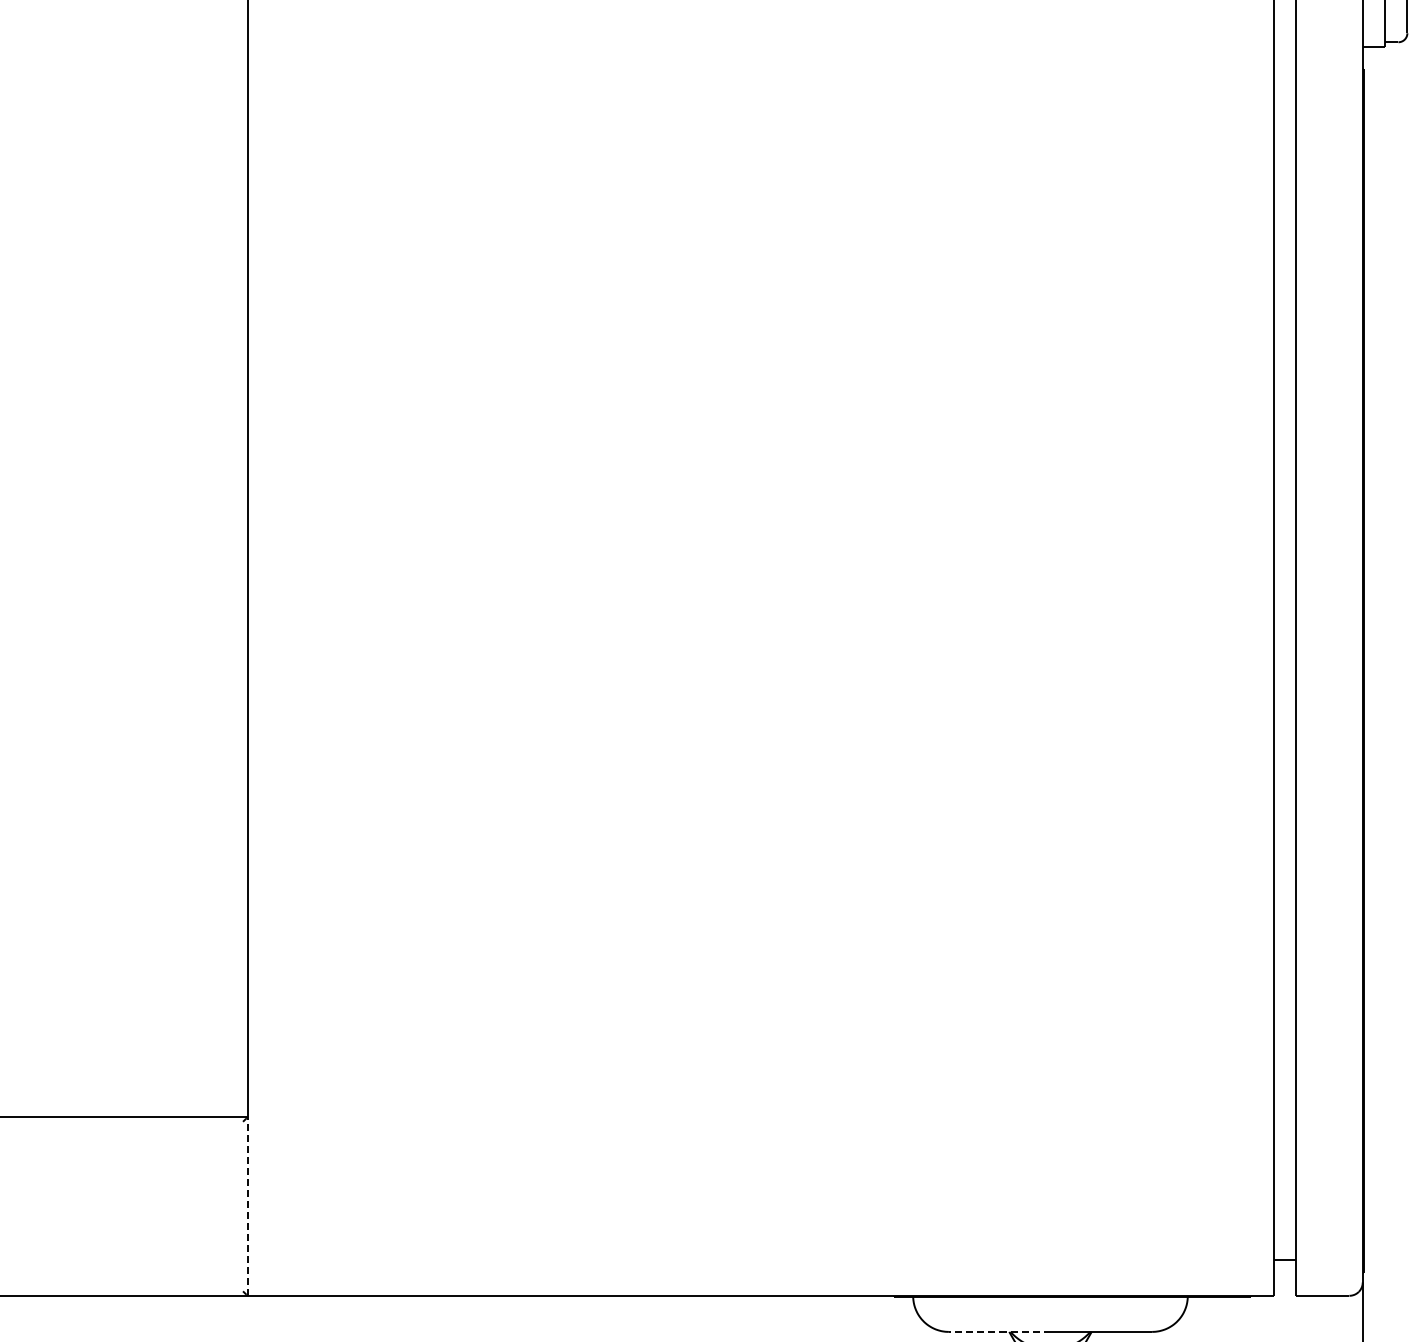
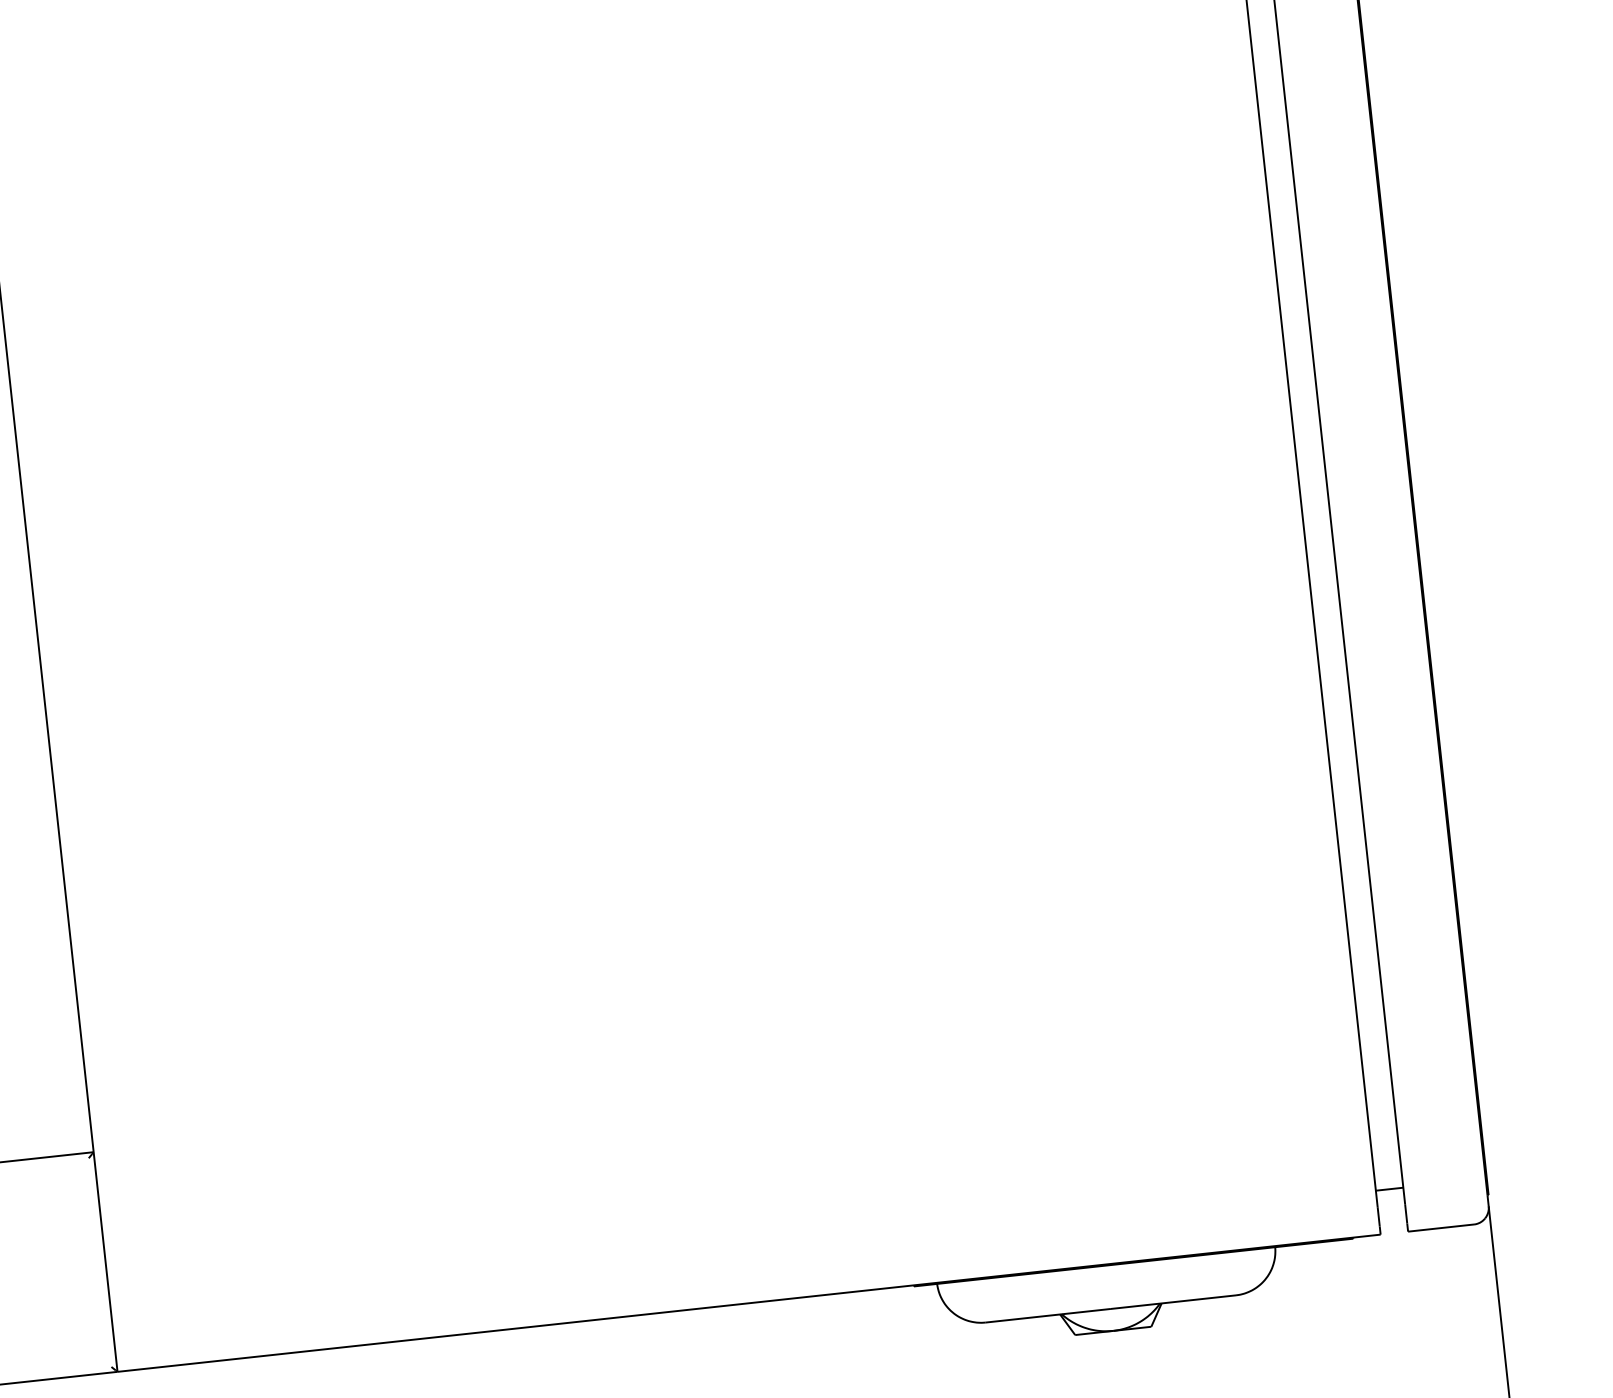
line: (247, 1206) -> (105, 1261), dashed -> solid
line: (999, 1331) -> (1048, 1315), dashed -> solid

